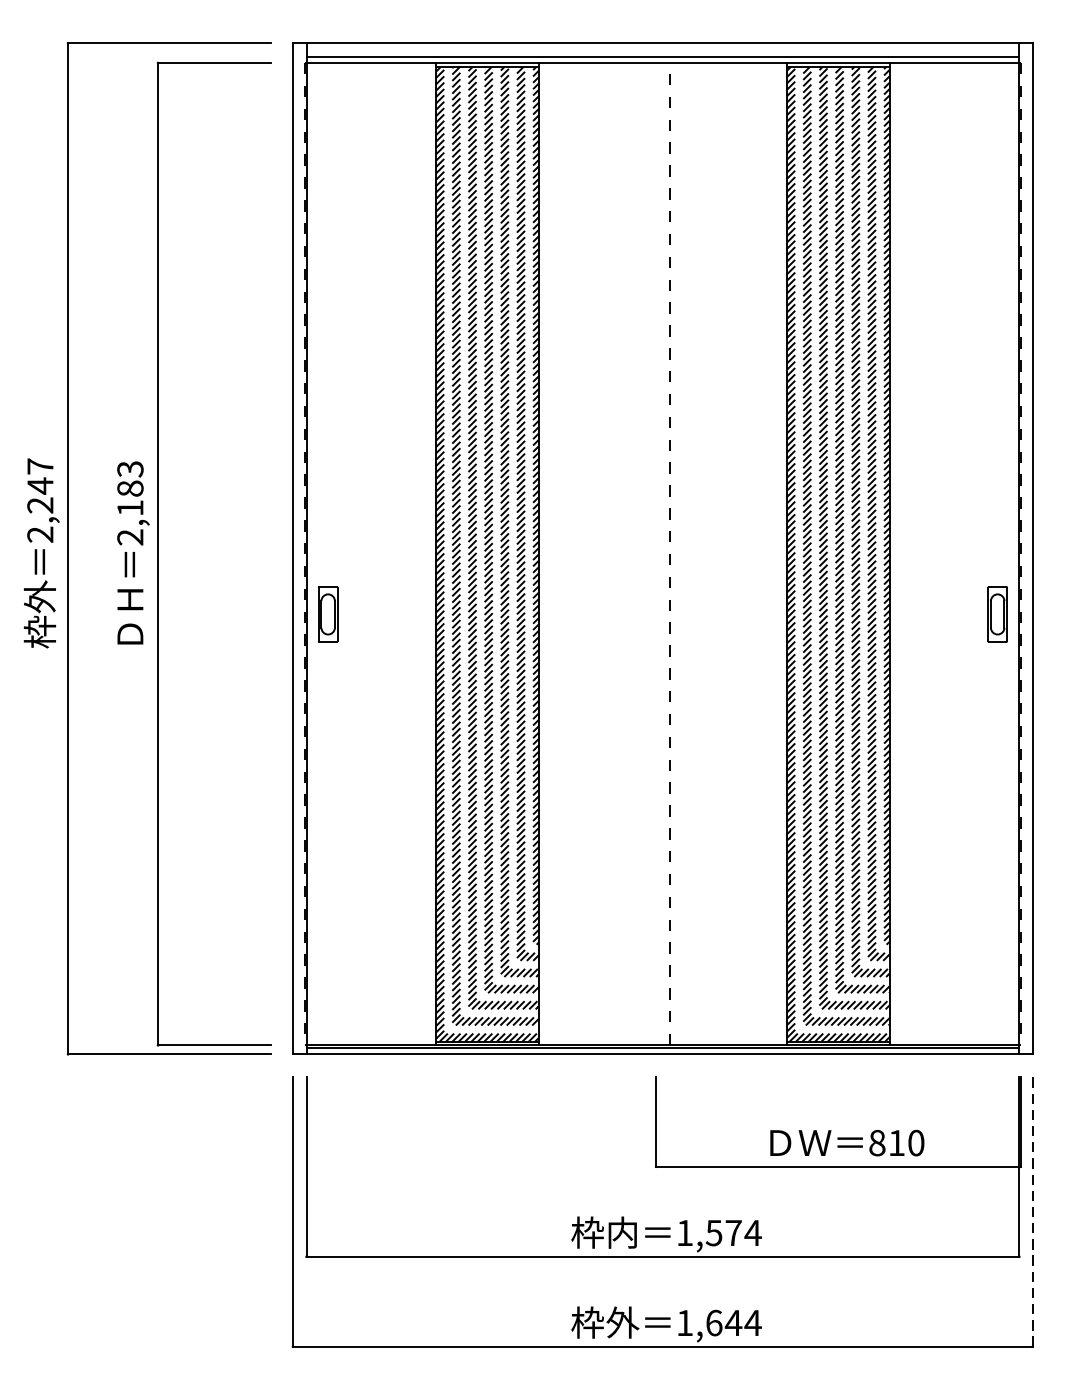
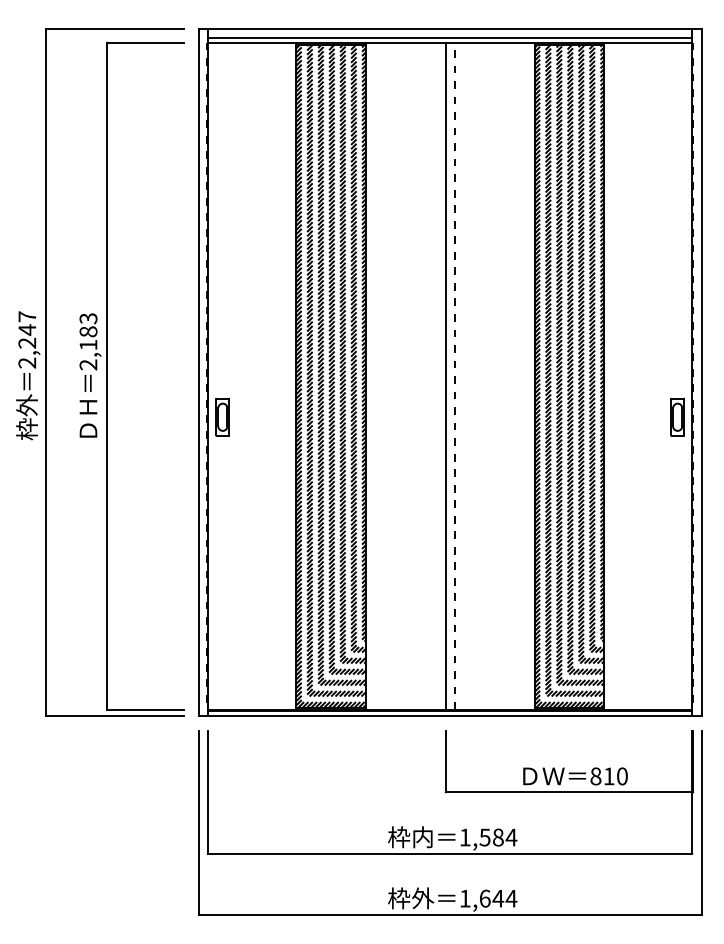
line: (655, 552) -> (445, 375), added
line: (1032, 1212) -> (701, 823), dashed -> solid
text: (733, 1233) -> (498, 837), 1,574 -> 1,584

